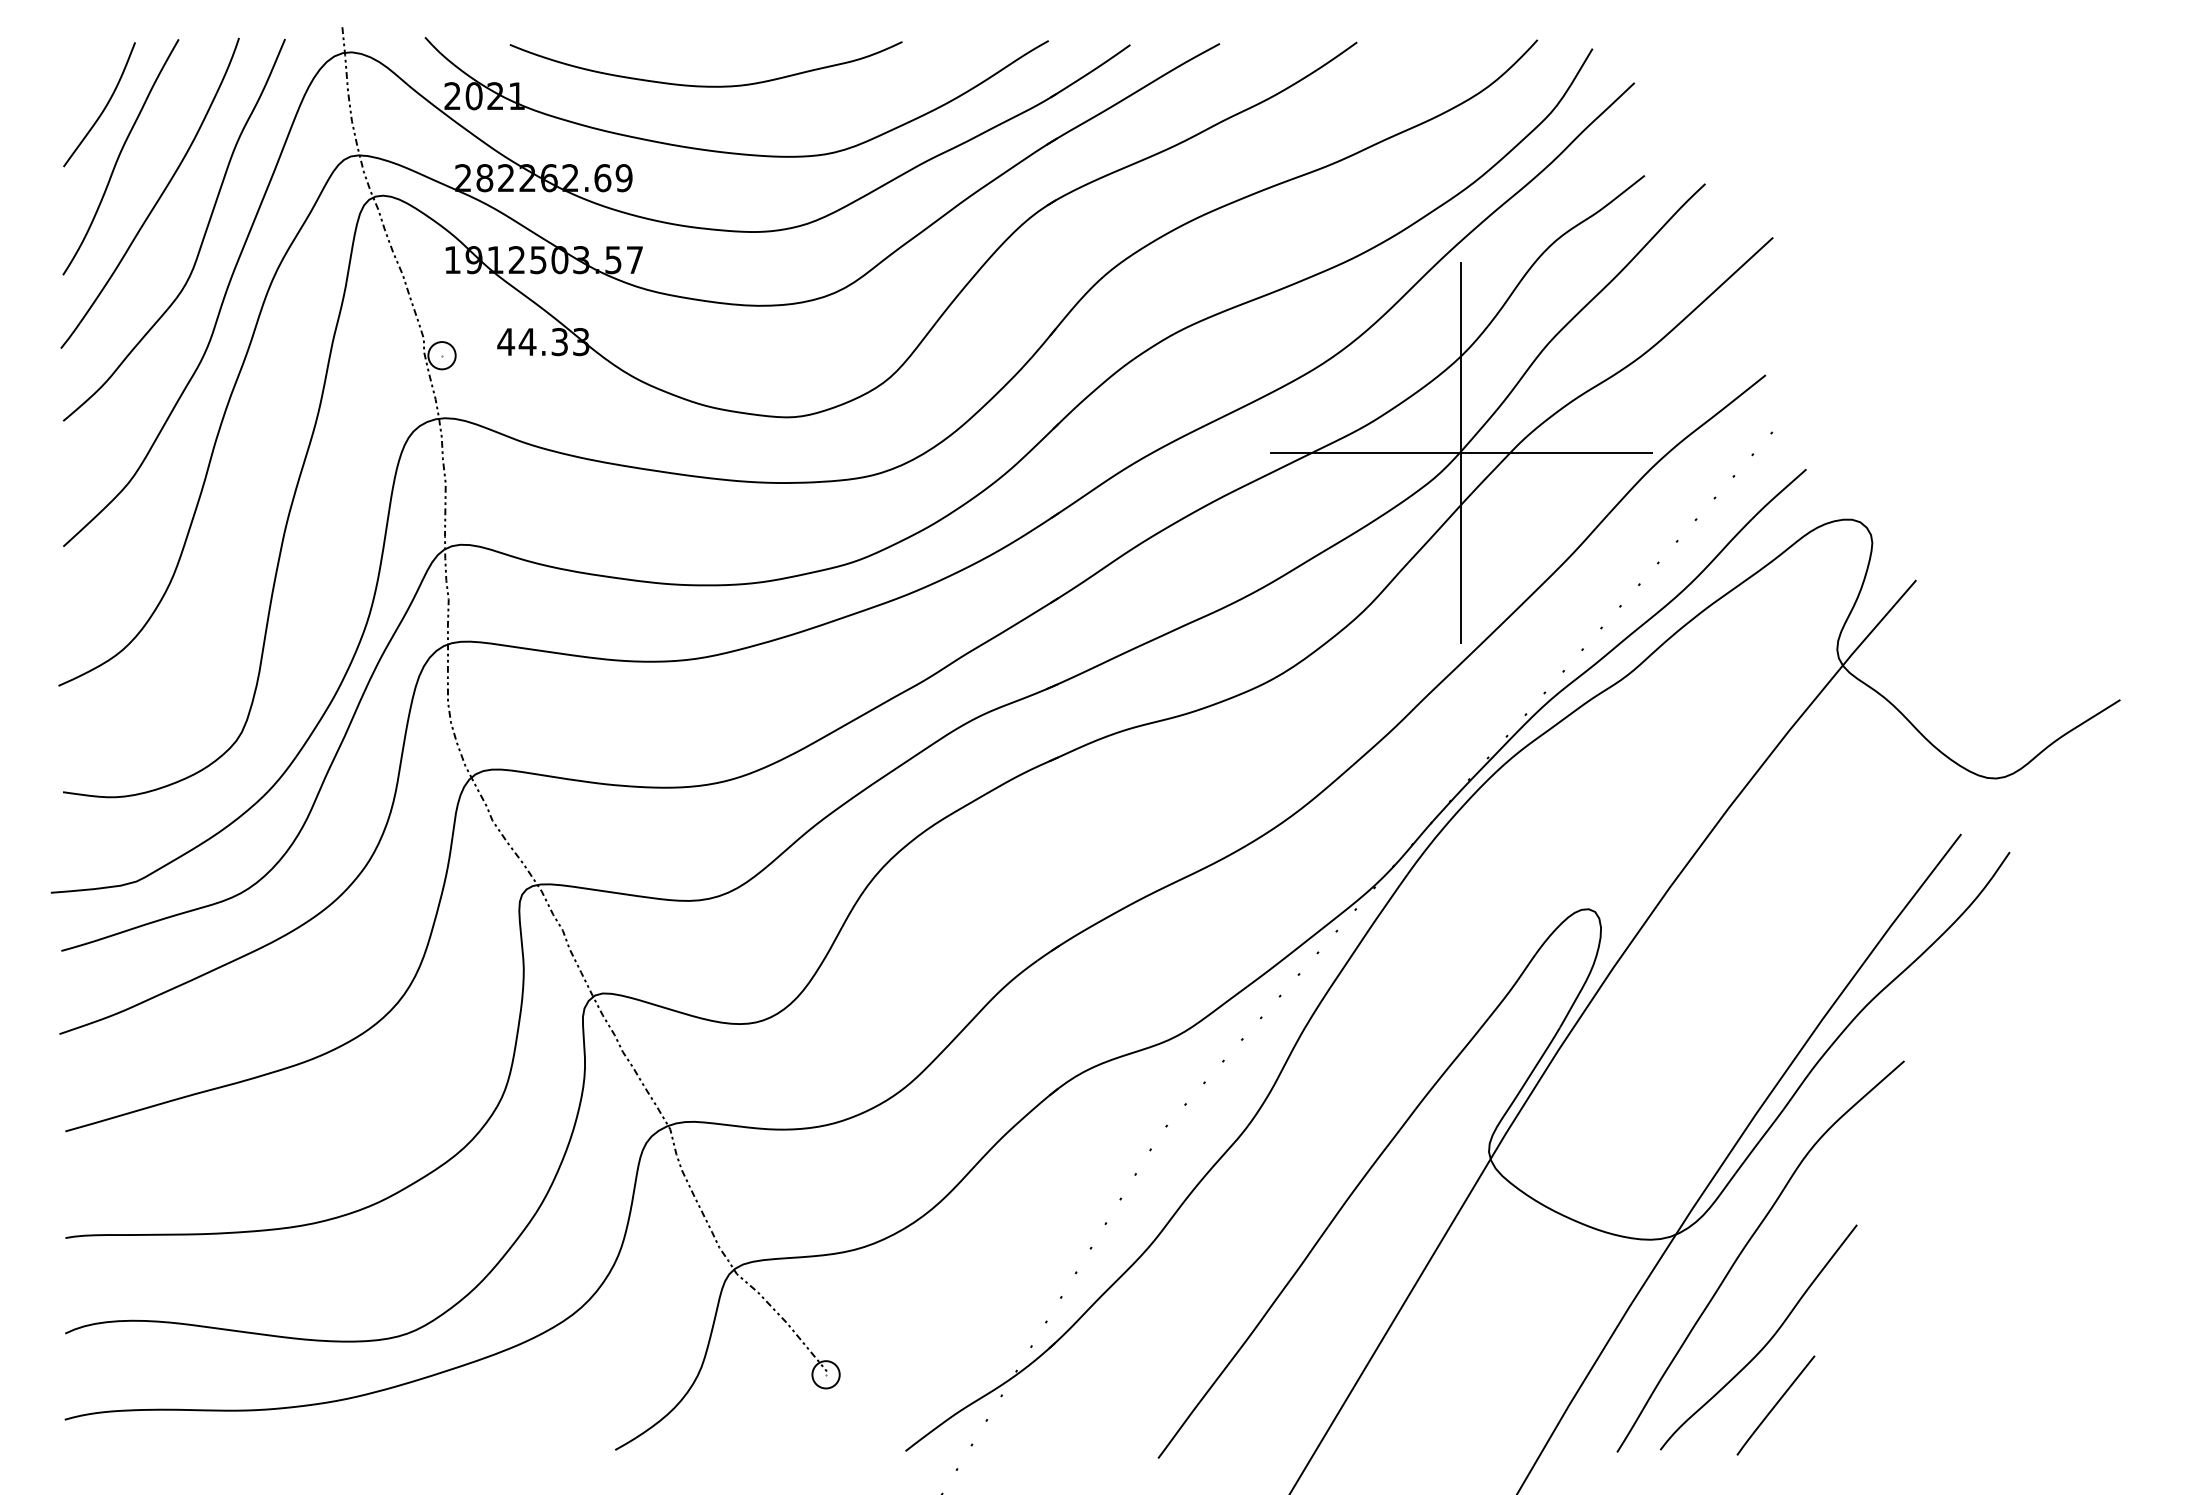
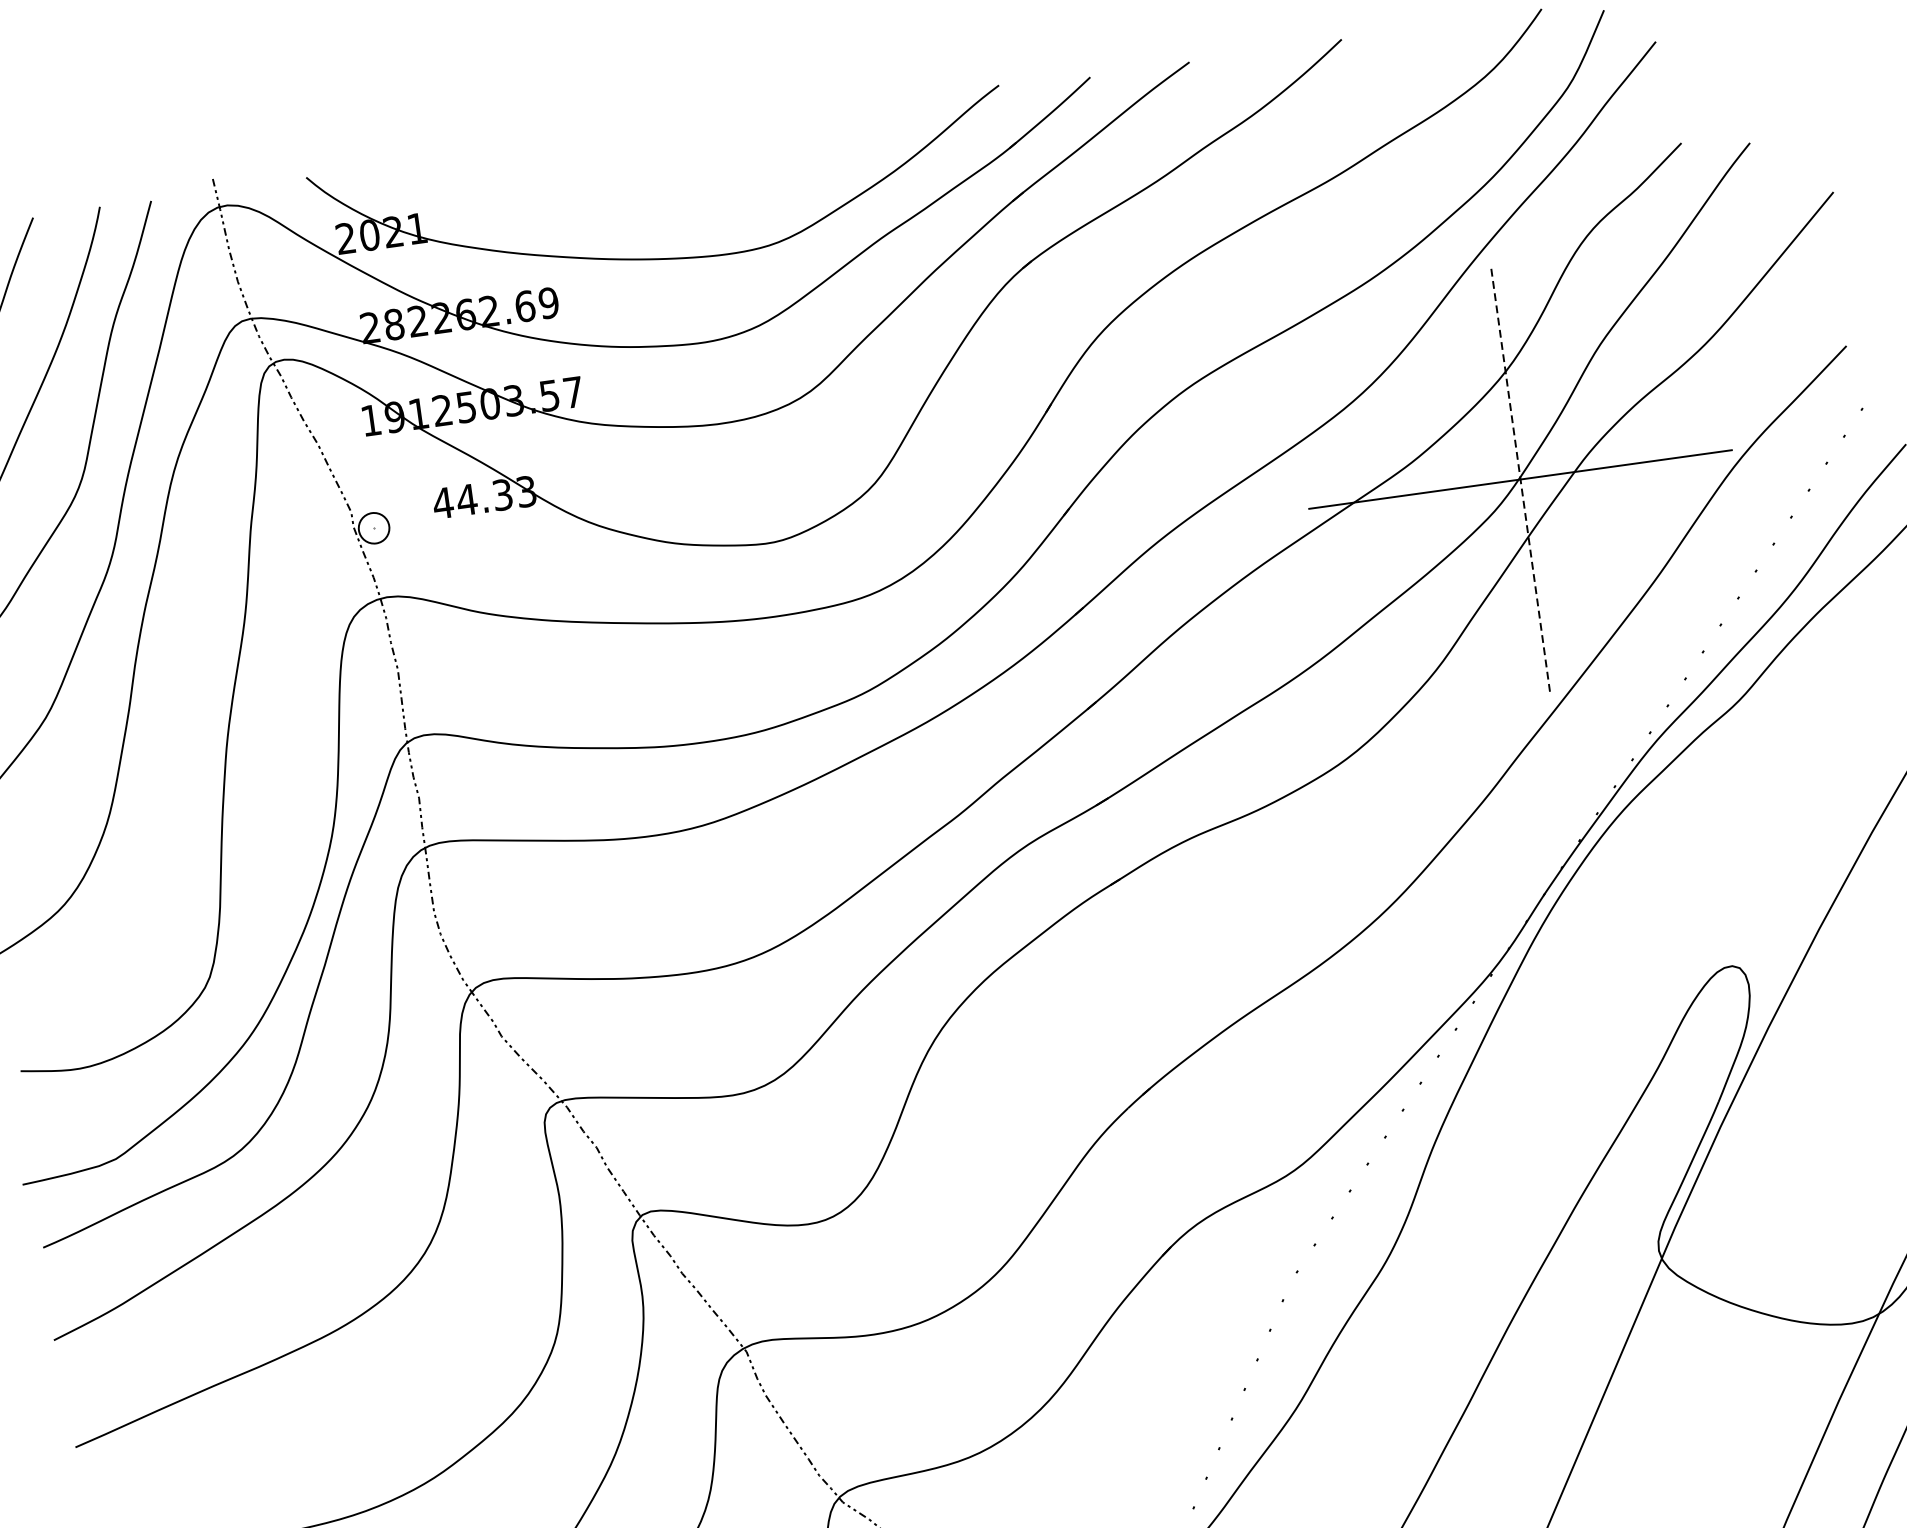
curve: (705, 85) -> (624, 187), removed
line: (1461, 453) -> (1520, 479), solid -> dashed

